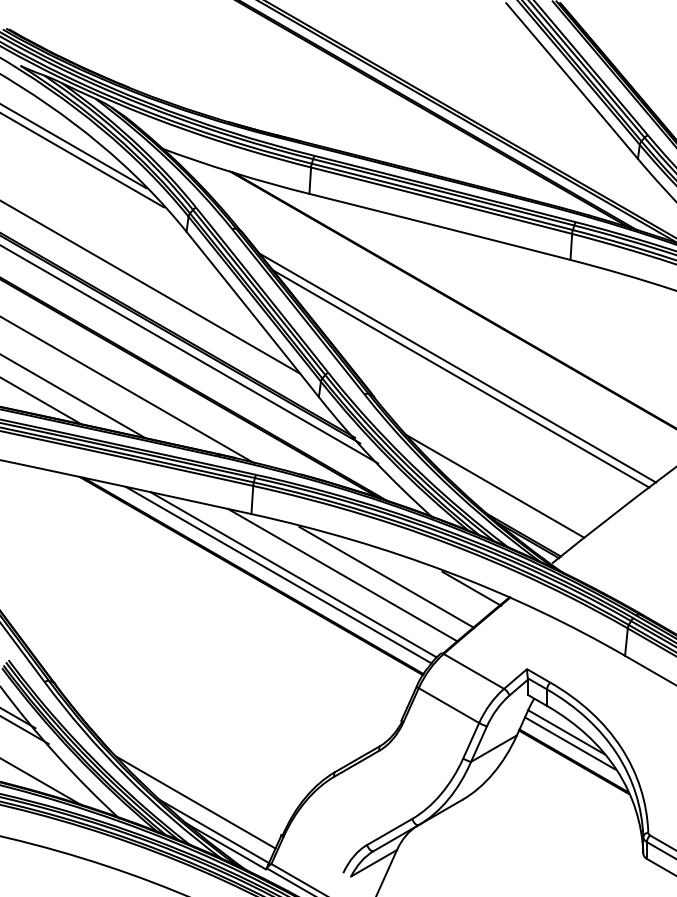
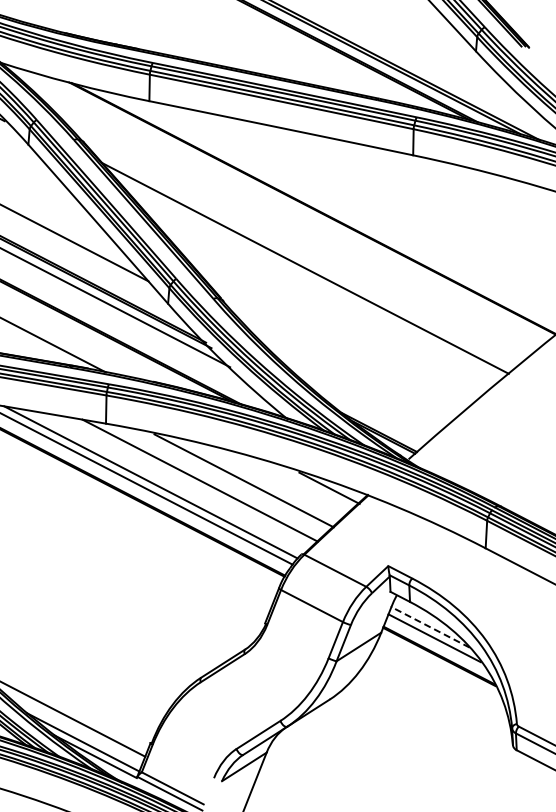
line: (460, 378) -> (308, 278), removed
line: (495, 486) -> (348, 385), removed
line: (565, 732) -> (429, 627), solid -> dashed

